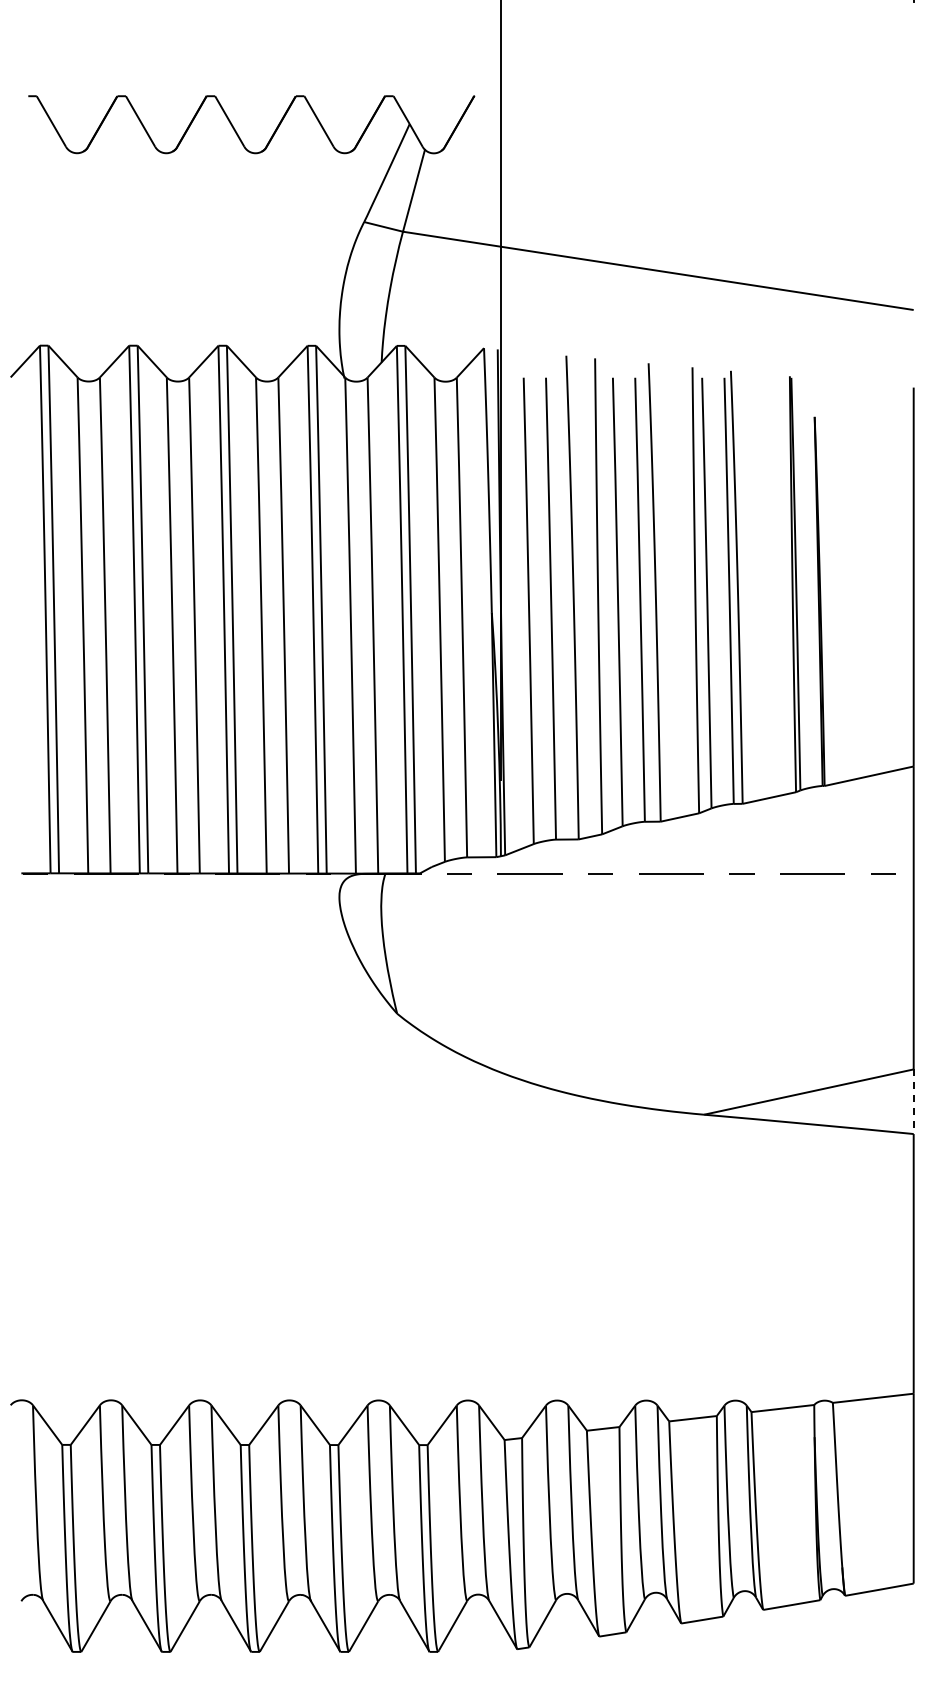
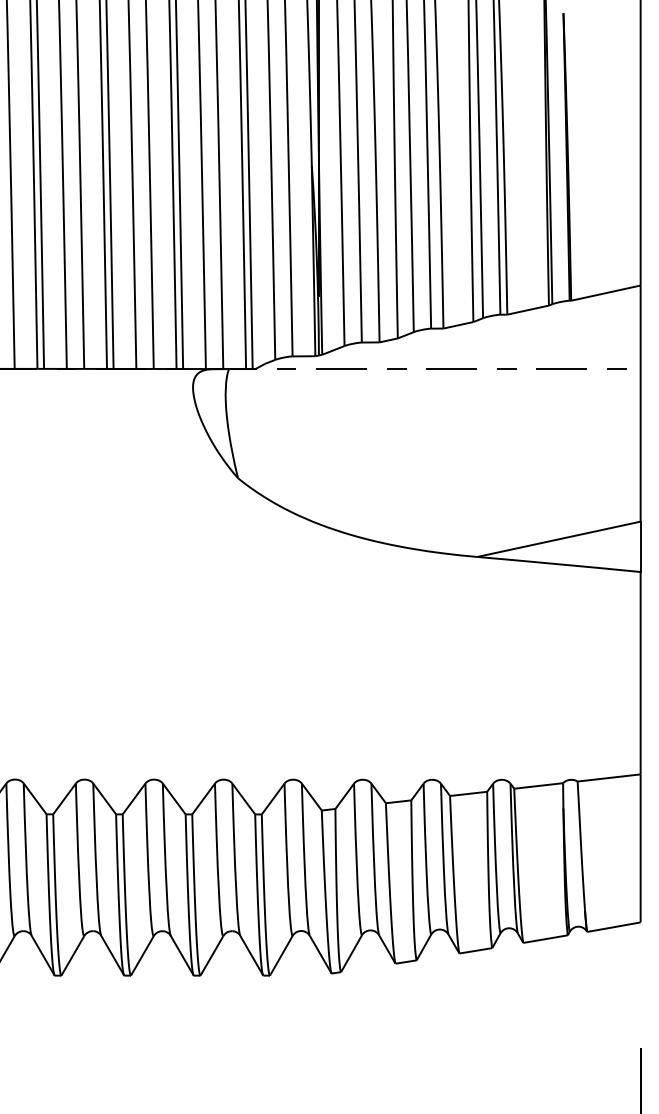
line: (913, 1102) -> (640, 547), dashed -> solid

